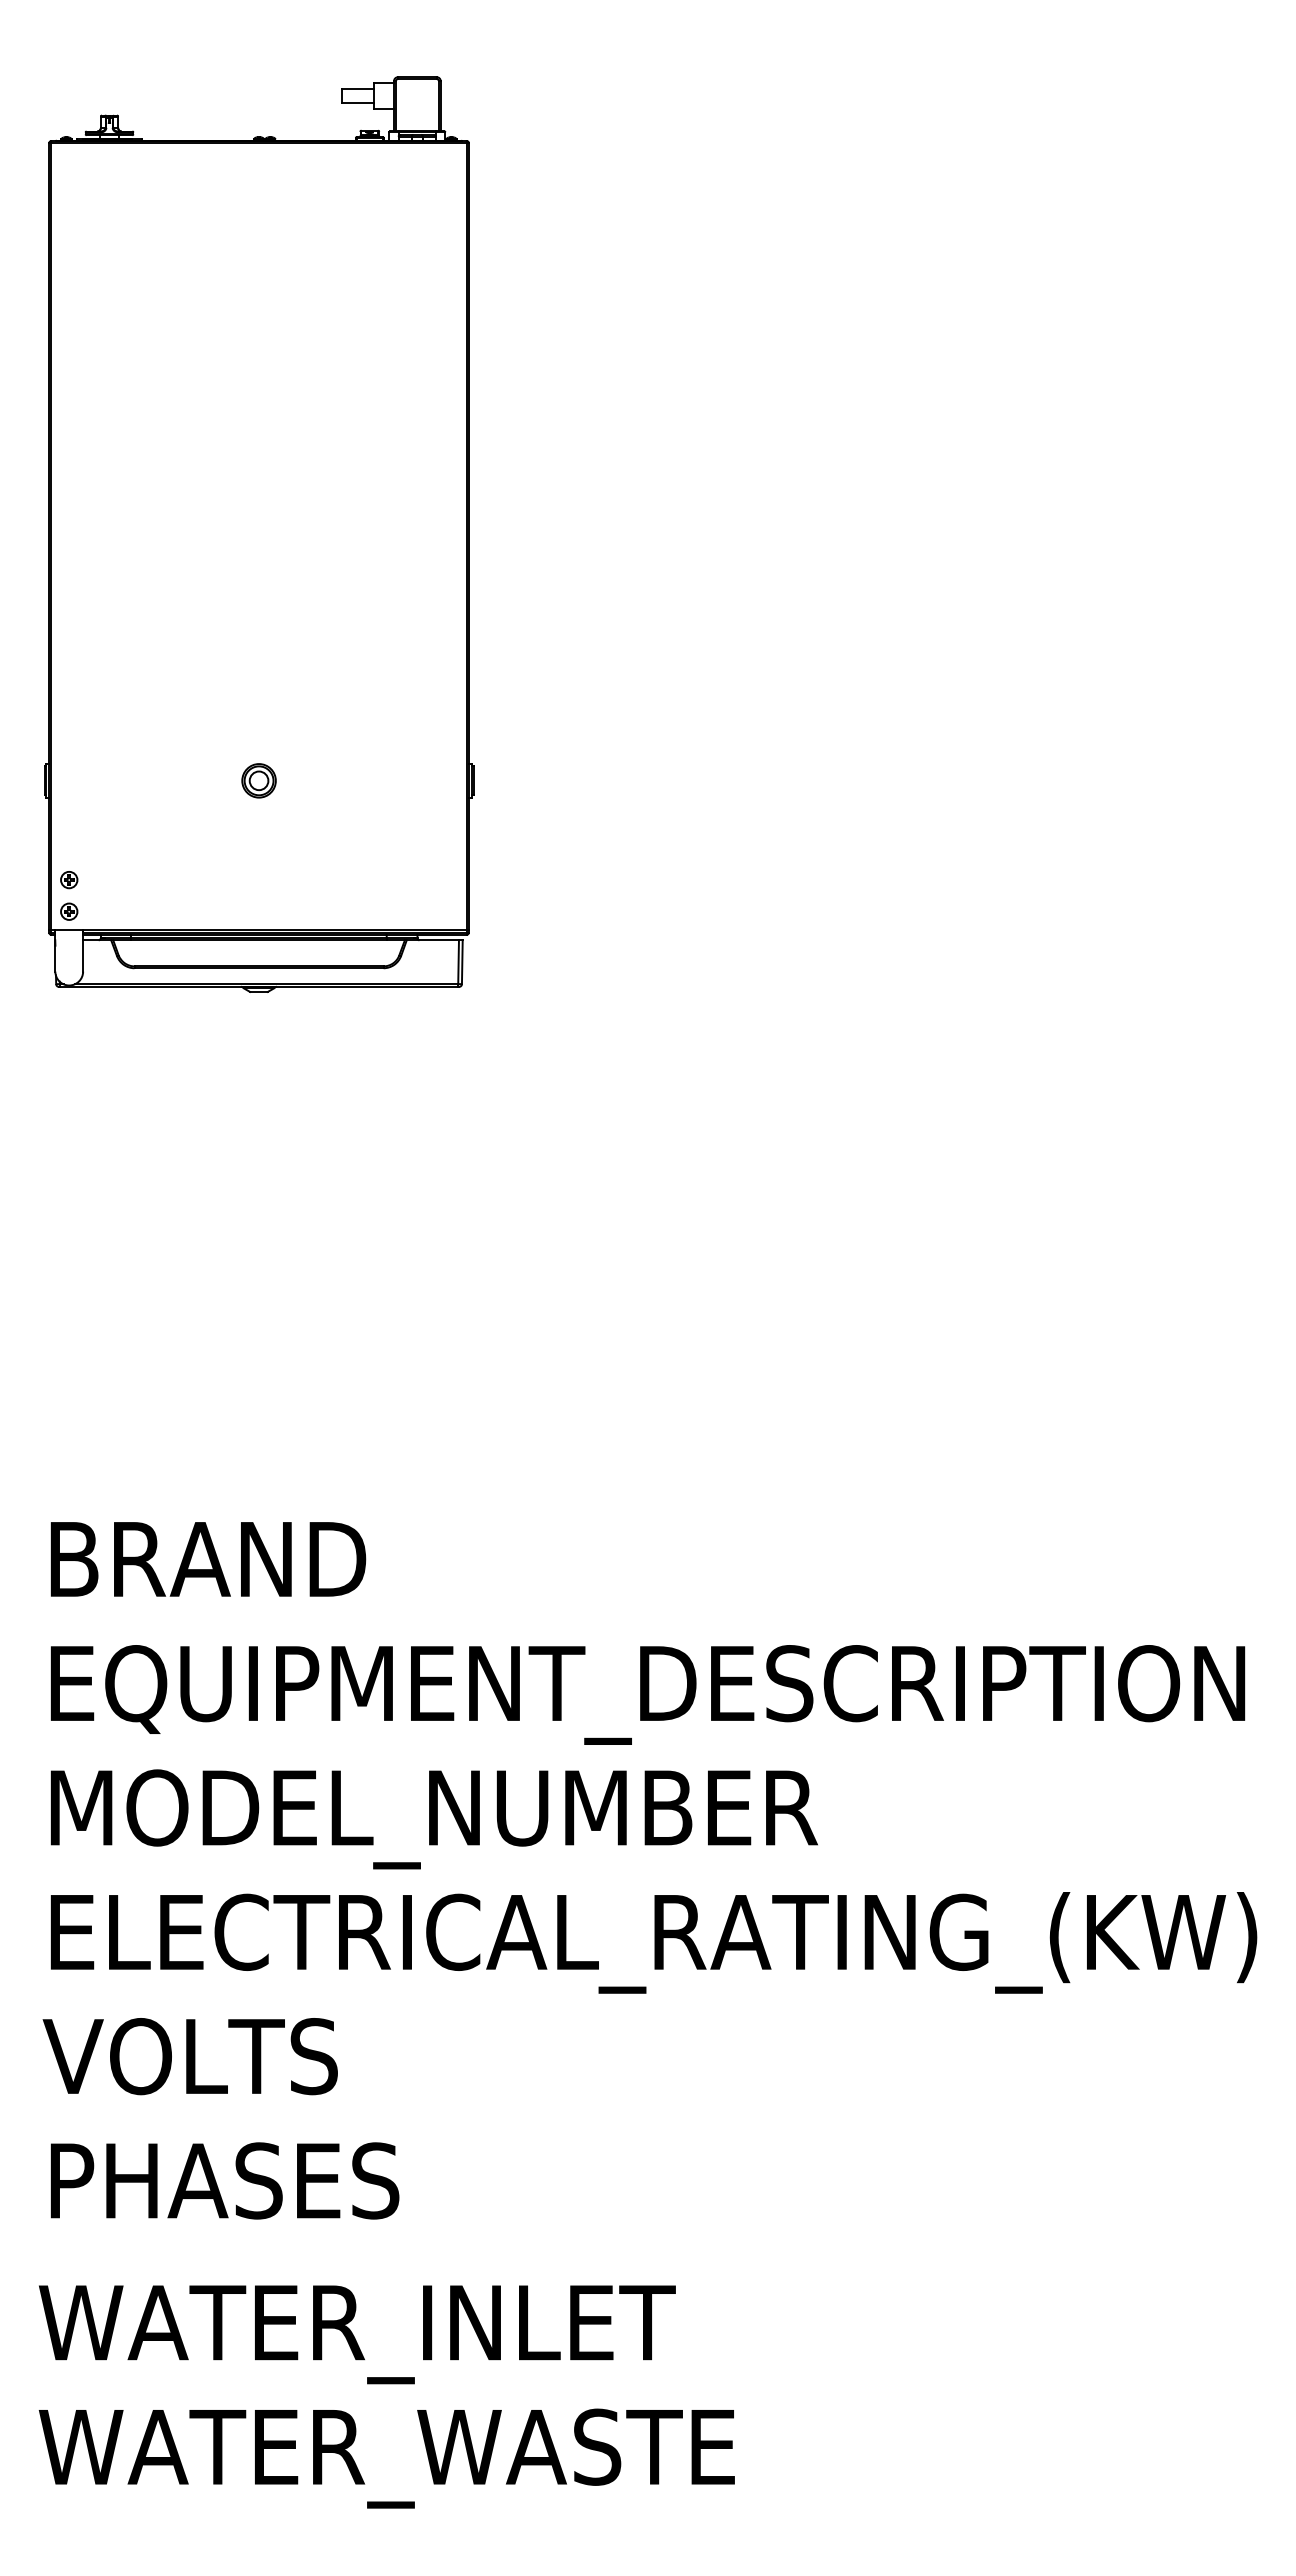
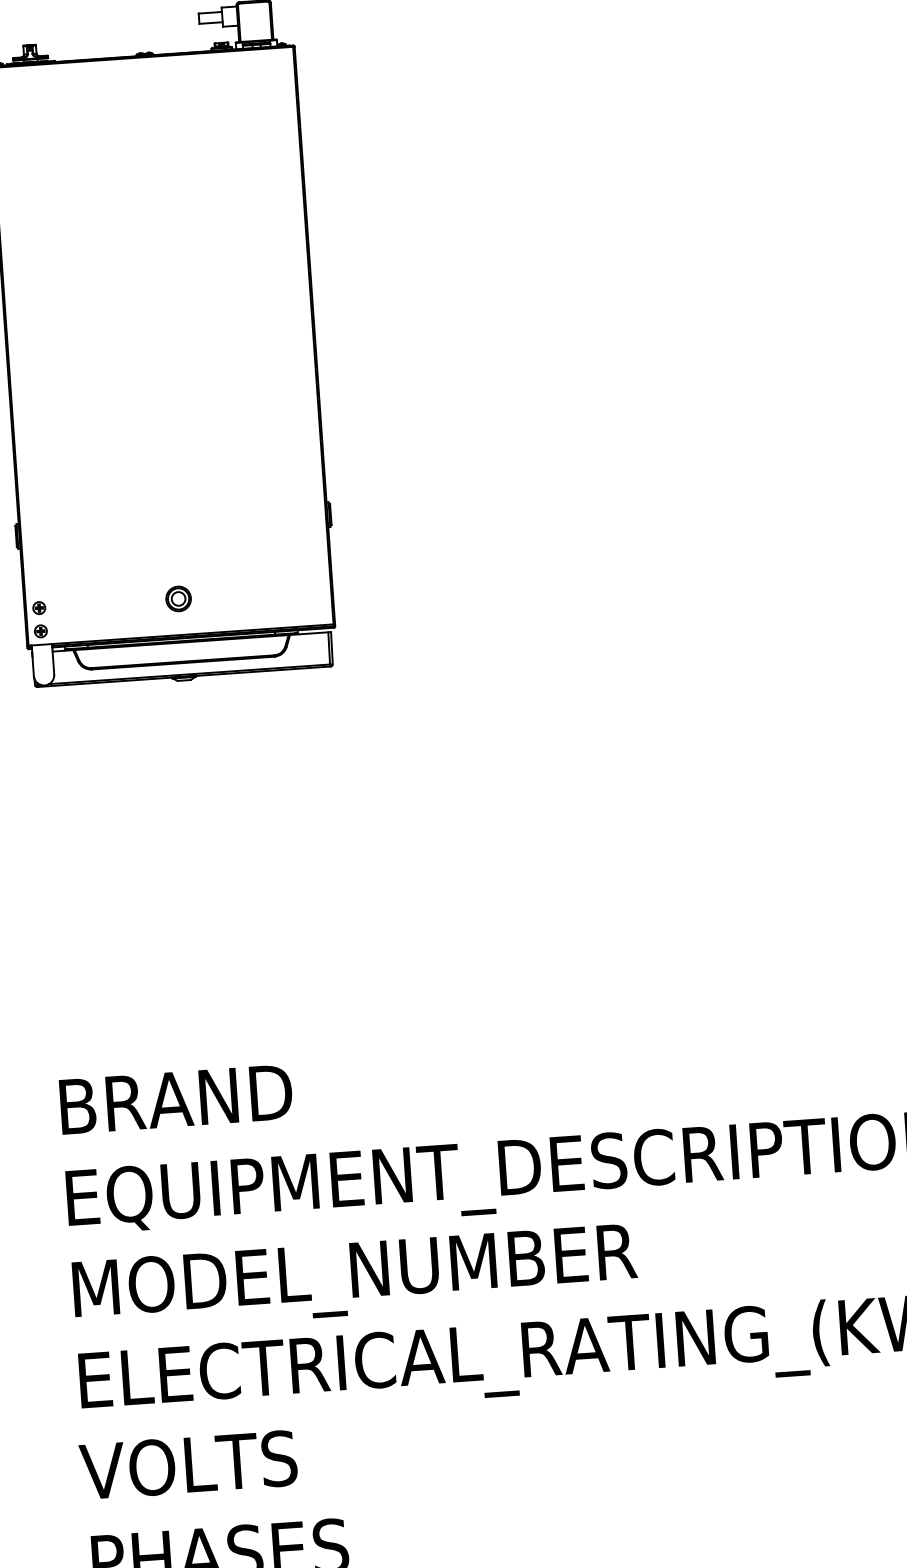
part: (258, 780) -> (178, 598), moved

